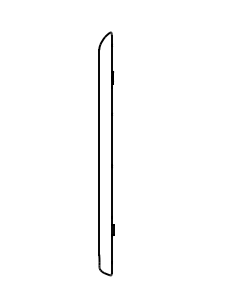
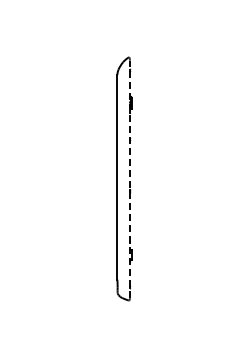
line: (111, 154) -> (129, 179), solid -> dashed

